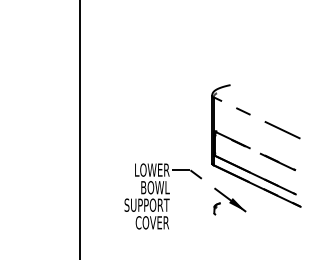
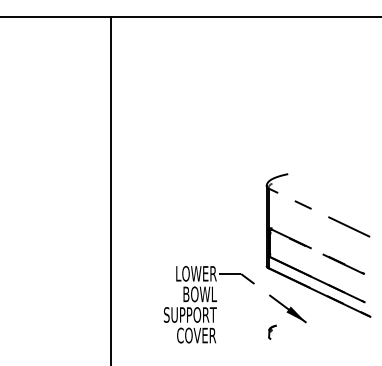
part: (217, 208) -> (272, 331), moved

